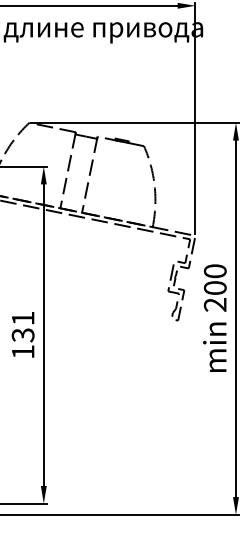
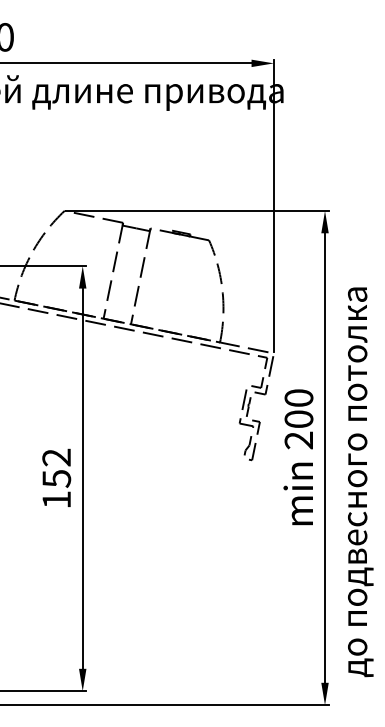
text: (23, 326) -> (56, 467), 131 -> 152

